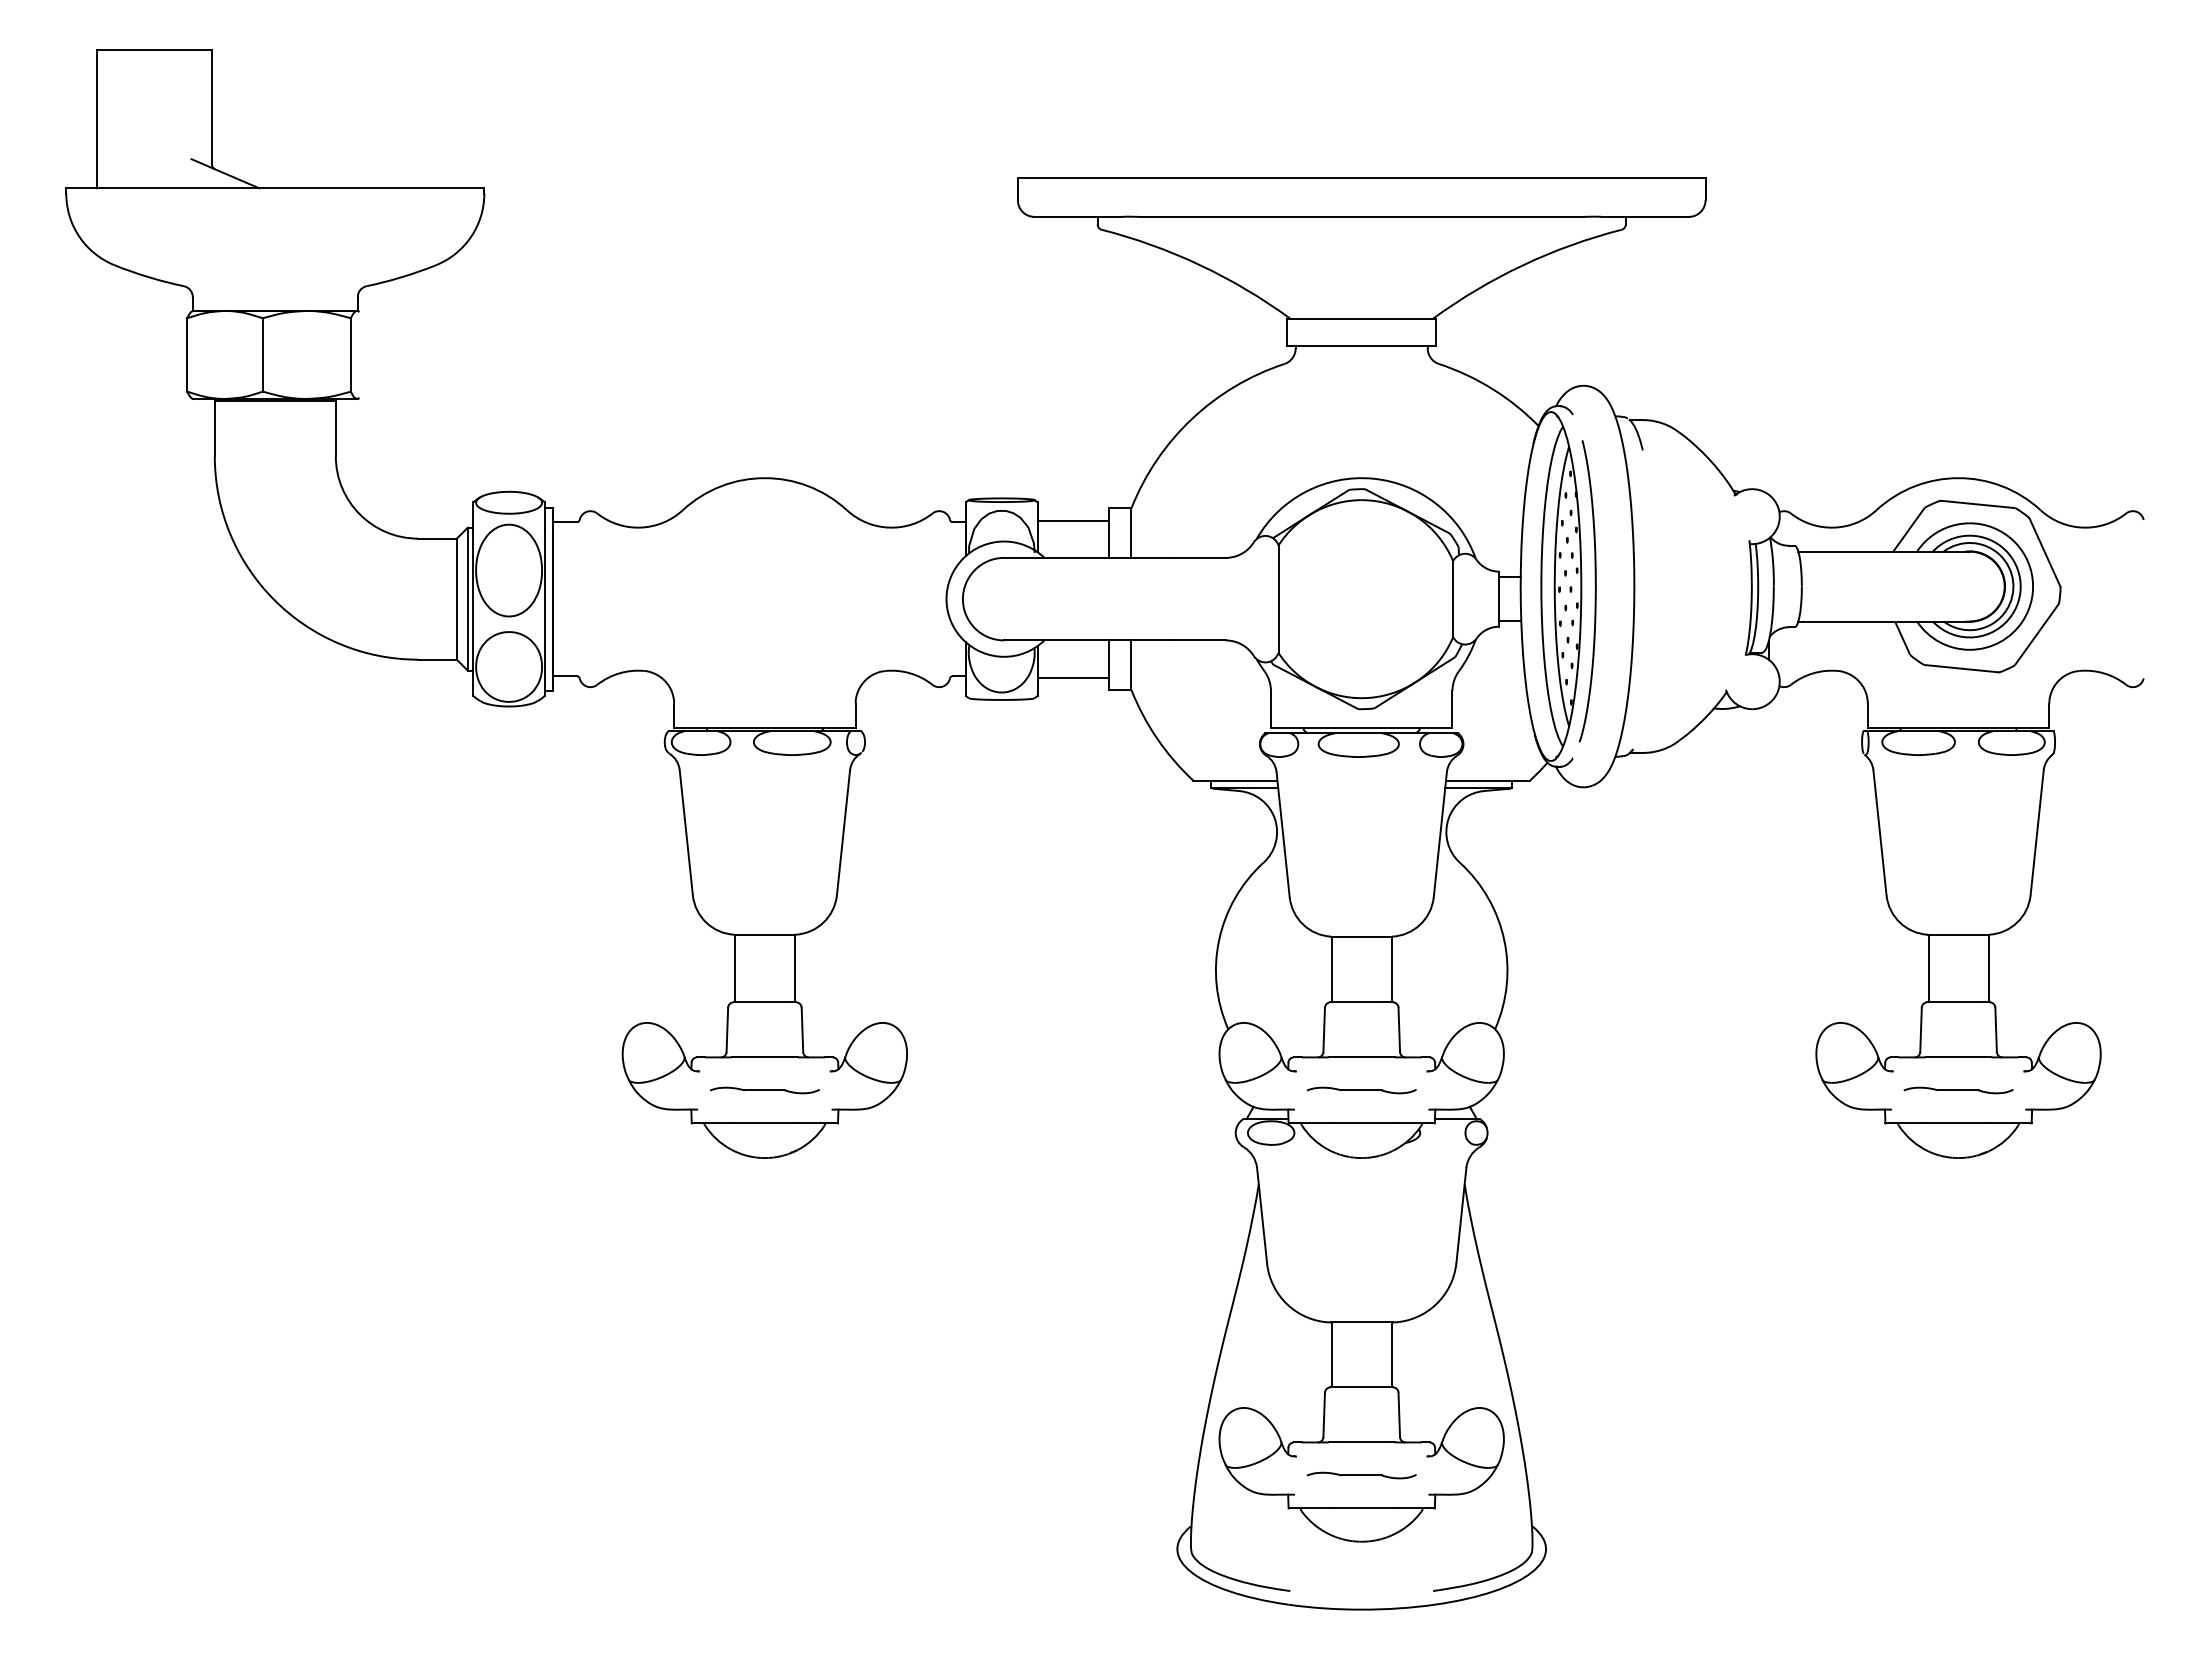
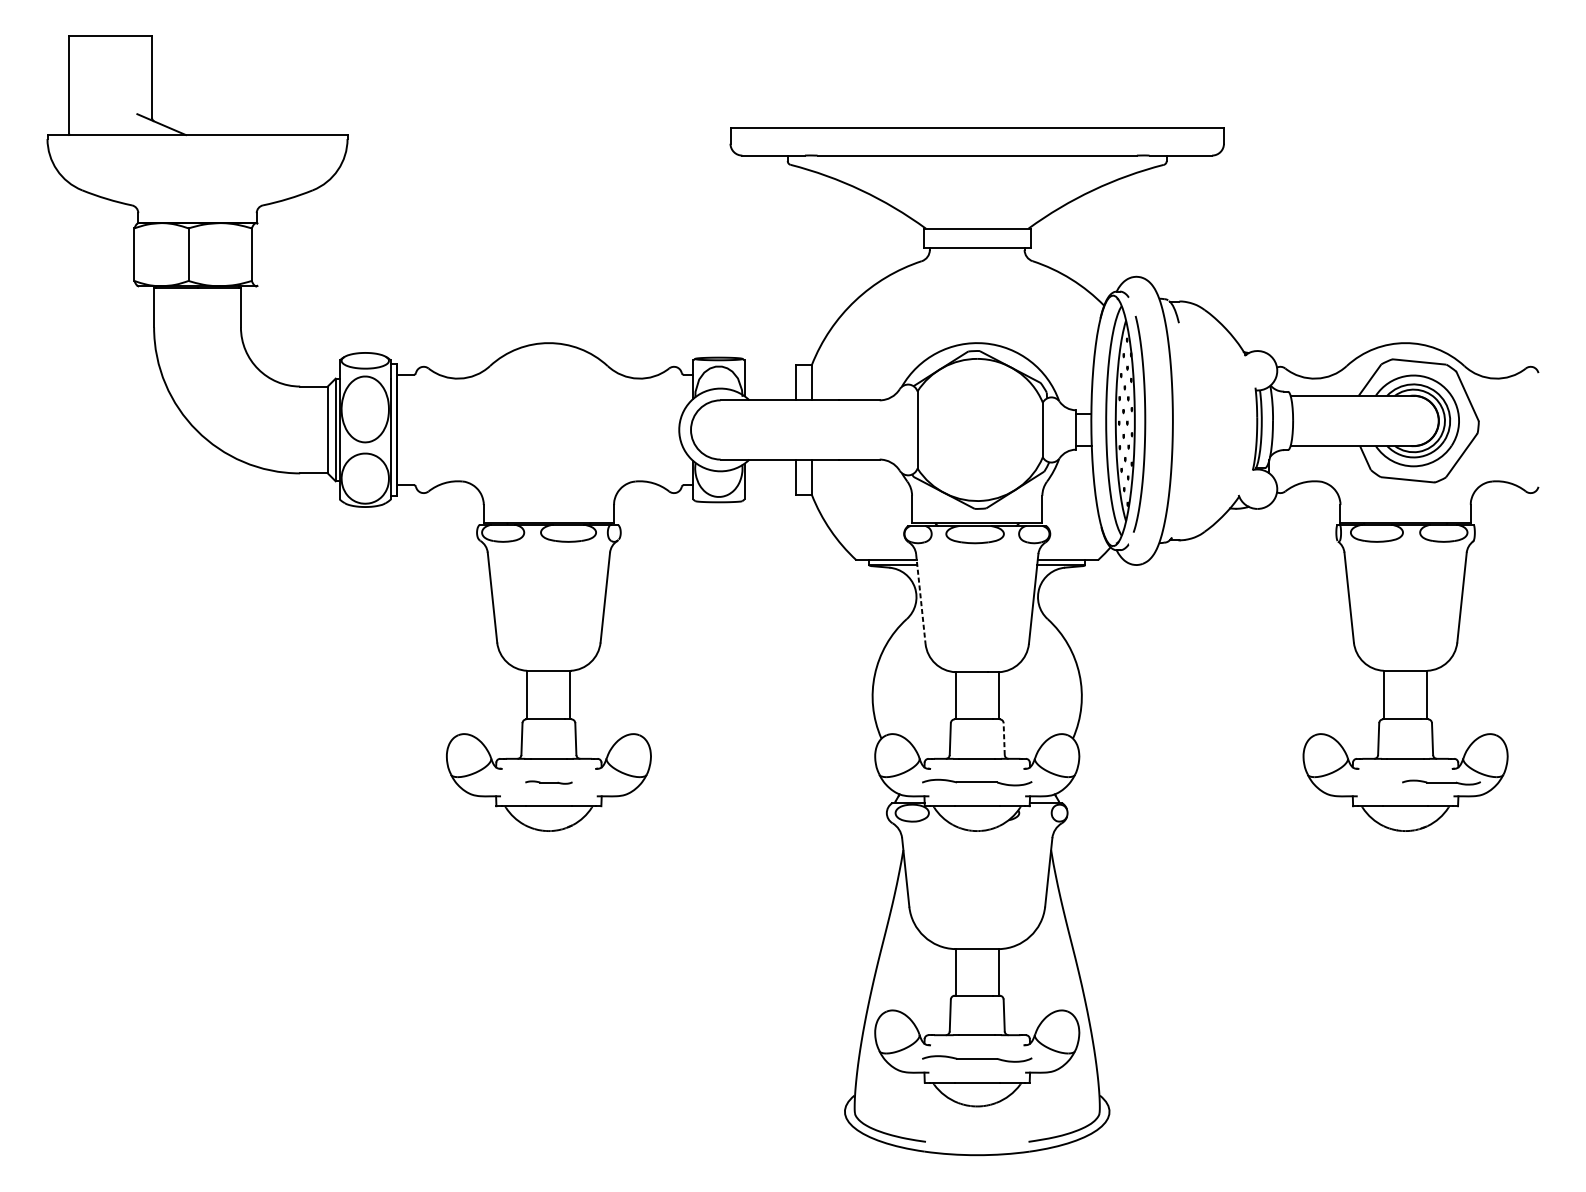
line: (1072, 520) -> (769, 373), removed
line: (1072, 677) -> (769, 486), removed
line: (1283, 834) -> (921, 598), solid -> dashed
line: (1399, 1029) -> (1004, 738), solid -> dashed
part: (764, 1090) -> (548, 782), size x0.6
part: (1361, 1090) -> (977, 782), size x1.4
part: (1958, 1090) -> (1441, 782), moved
part: (1361, 1475) -> (977, 1058), size x1.4

